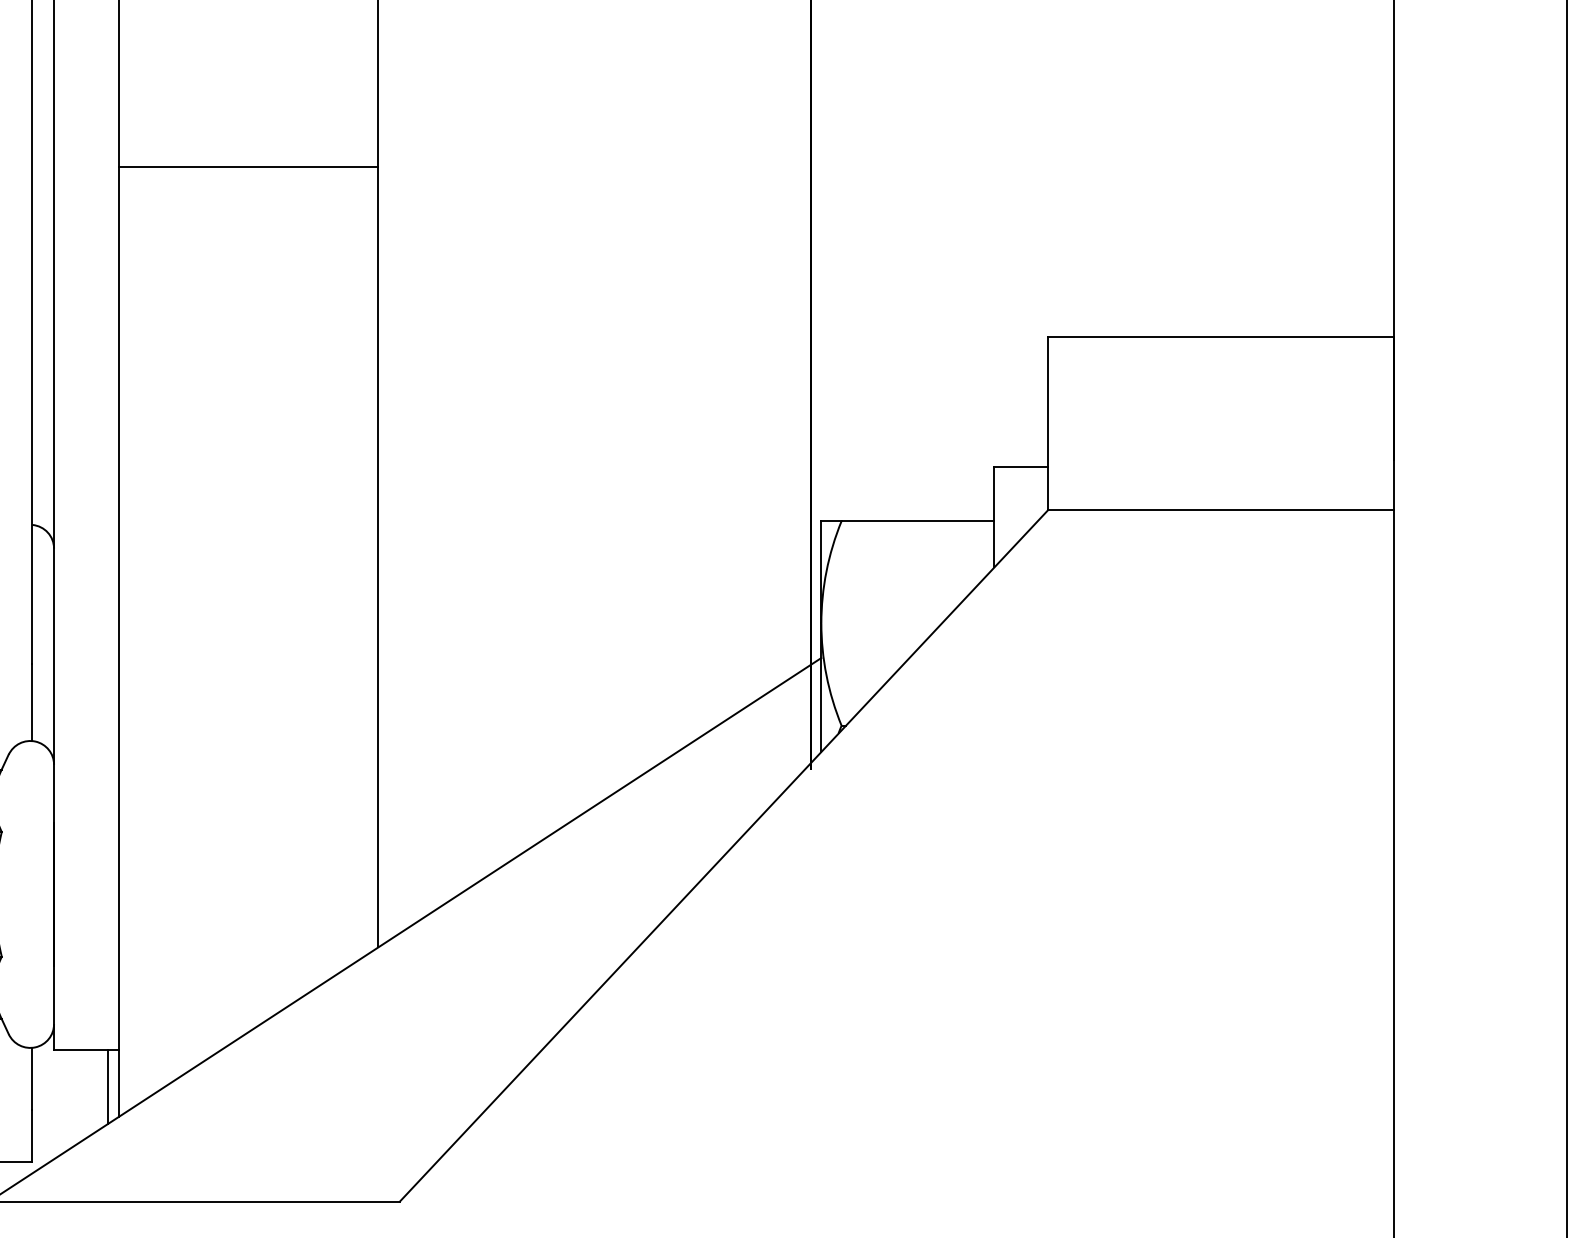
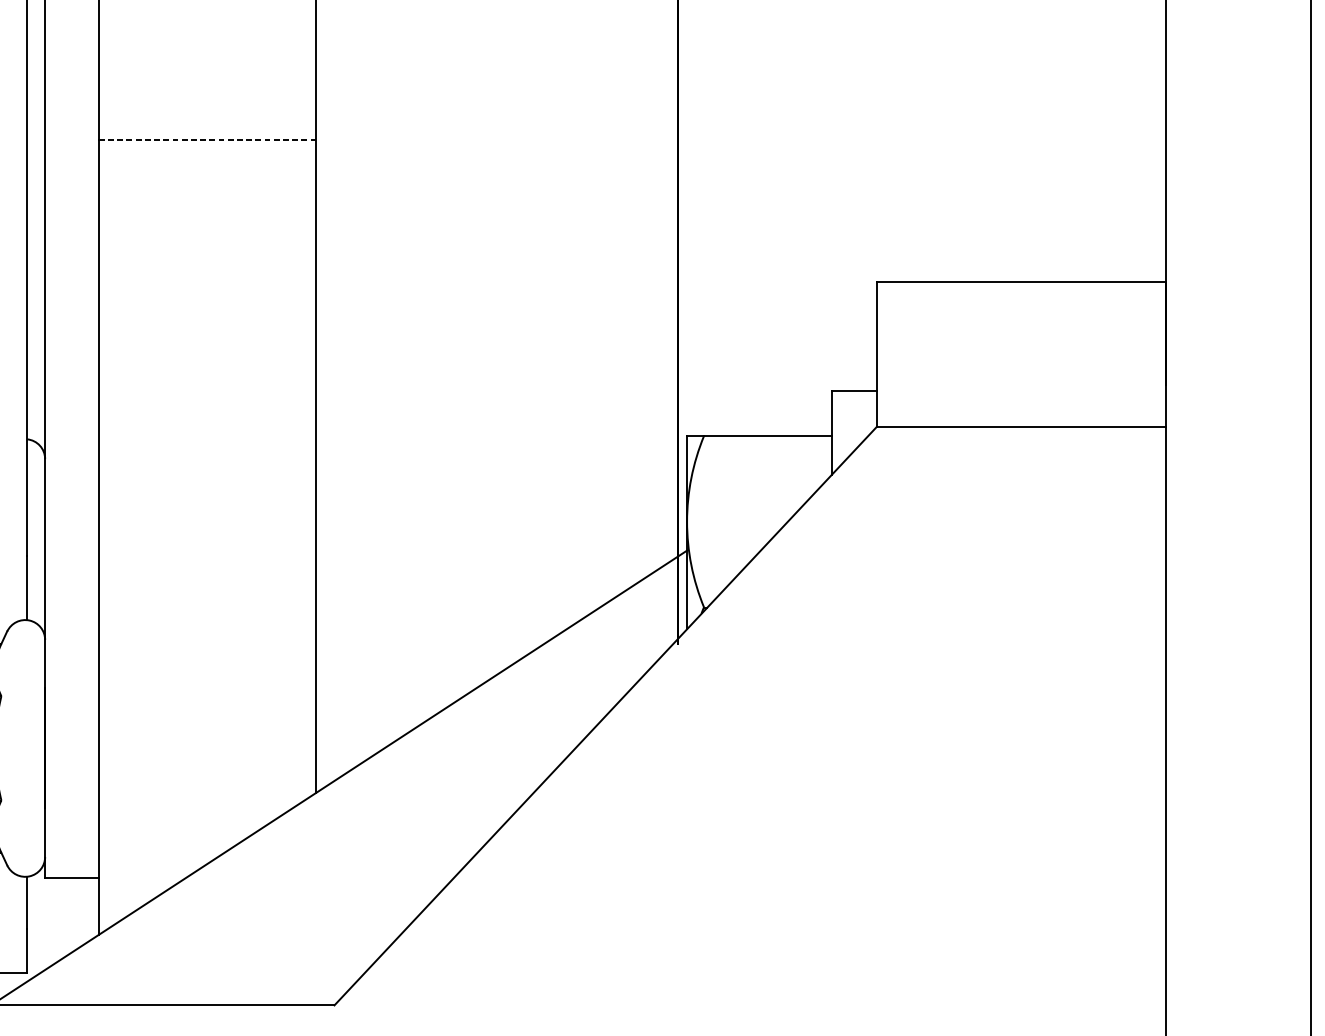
line: (248, 166) -> (207, 139), solid -> dashed
line: (108, 1086) -> (90, 909), removed

